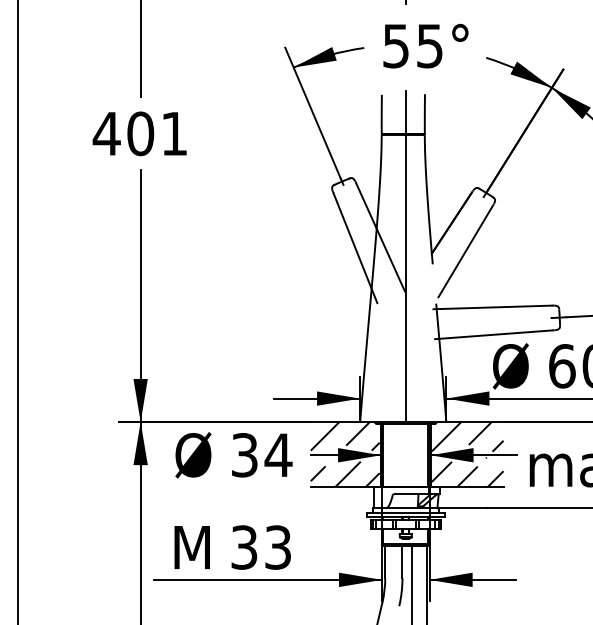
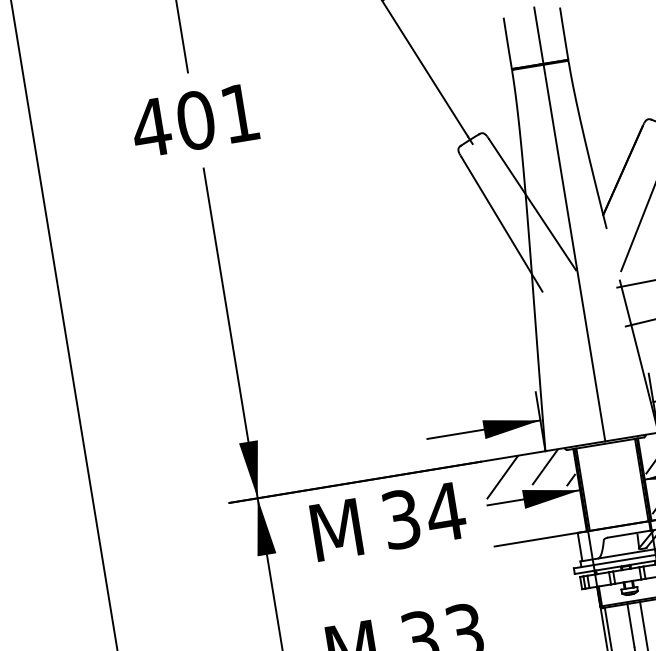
text: (194, 455) -> (335, 530), Ø -> M
hatch: (344, 473) -> (535, 521), removed

